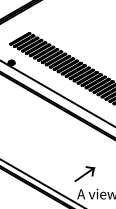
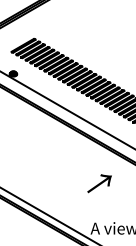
text: (84, 174) -> (99, 184), moved

